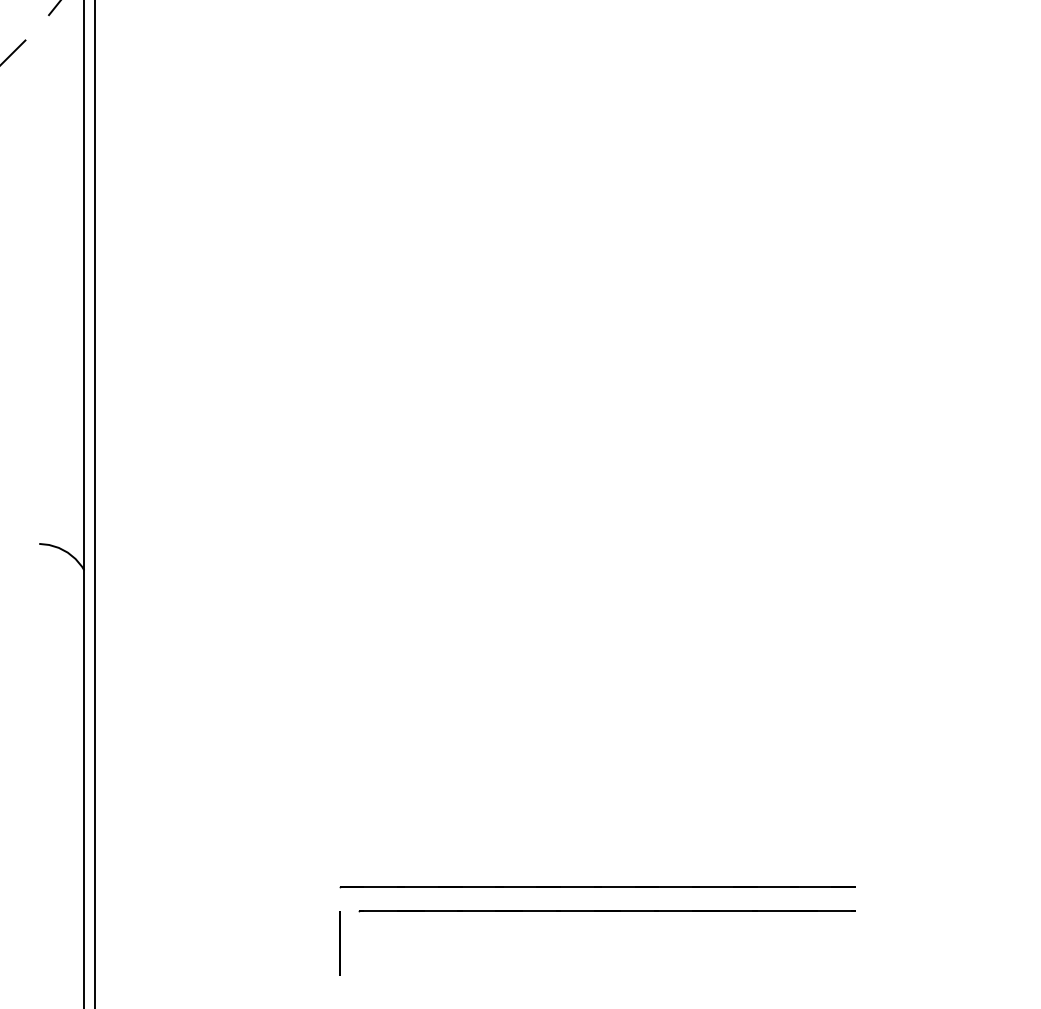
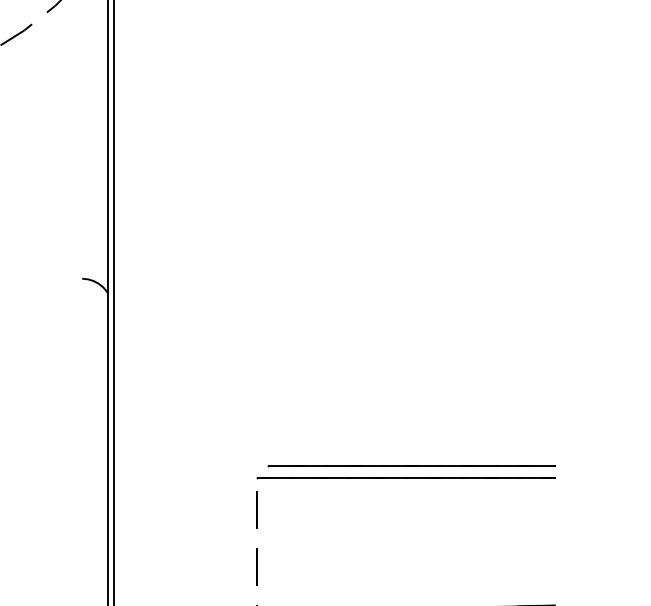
line: (607, 910) -> (411, 466), moved

